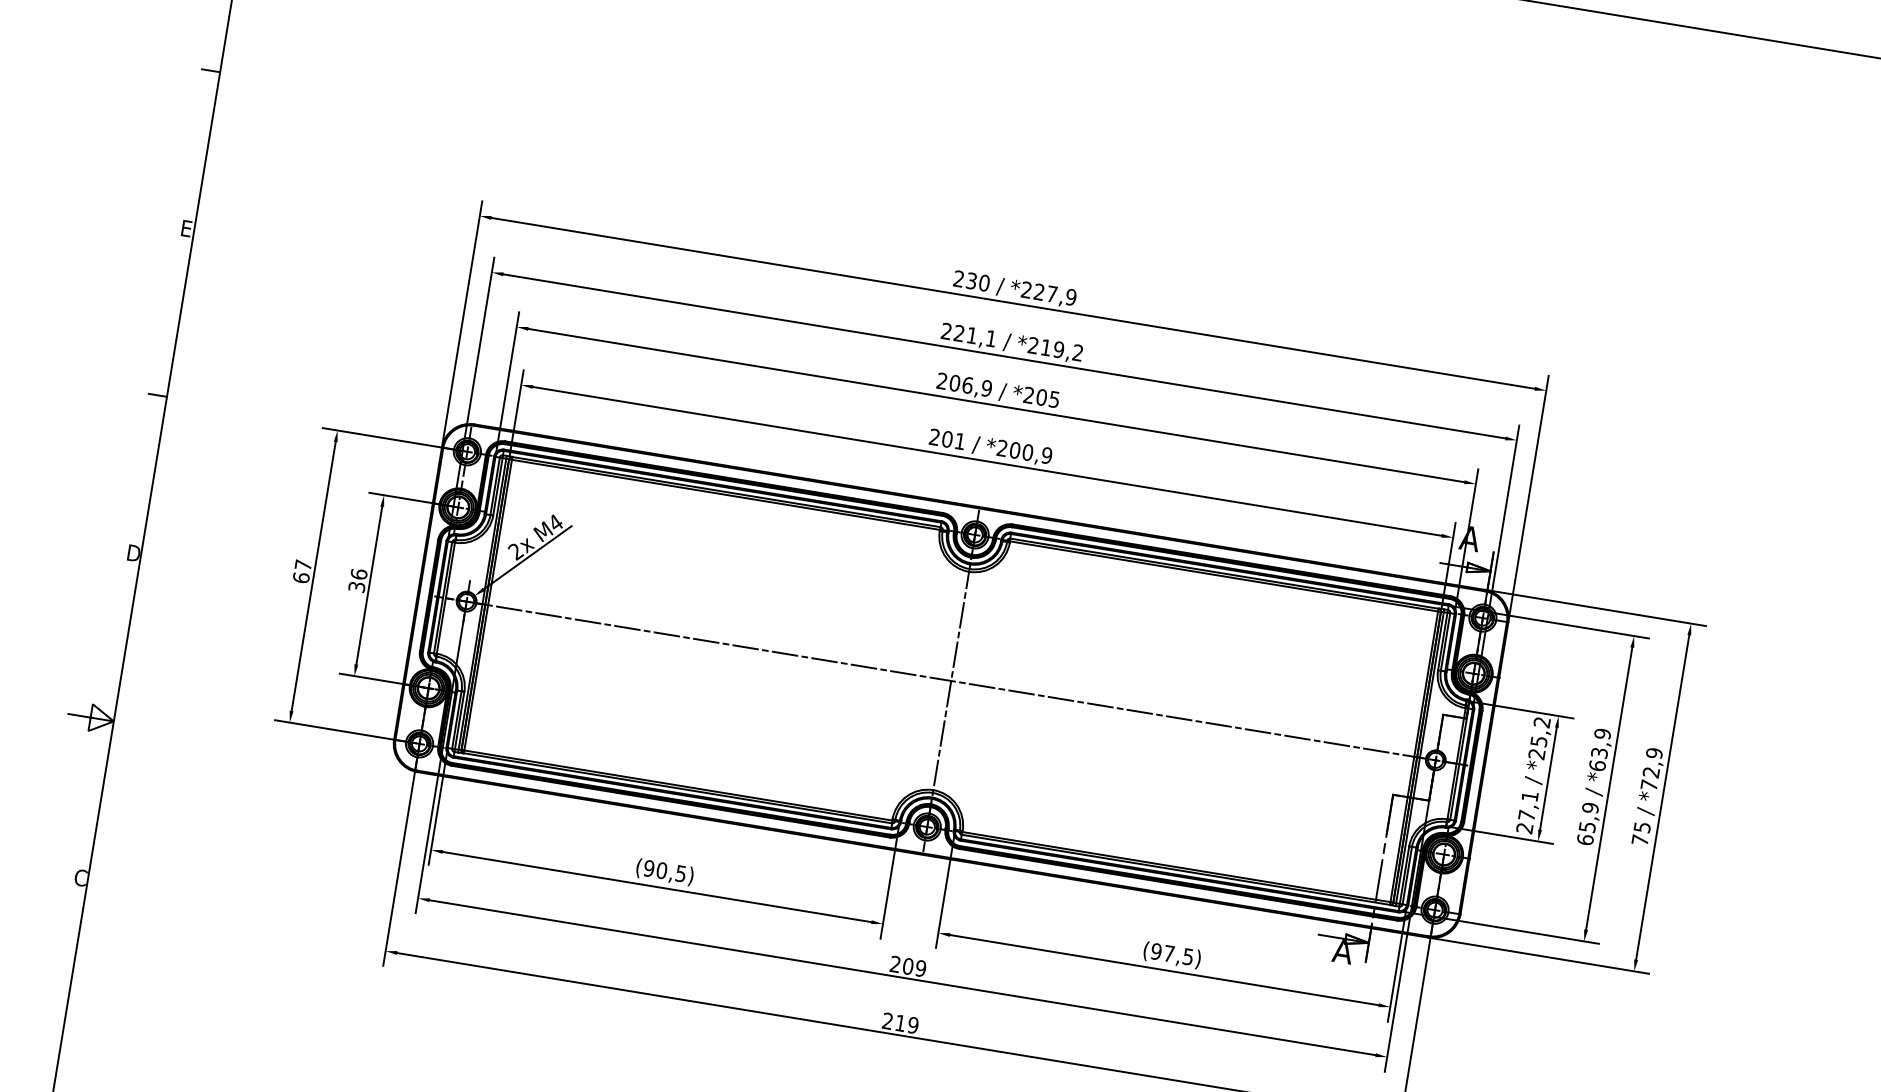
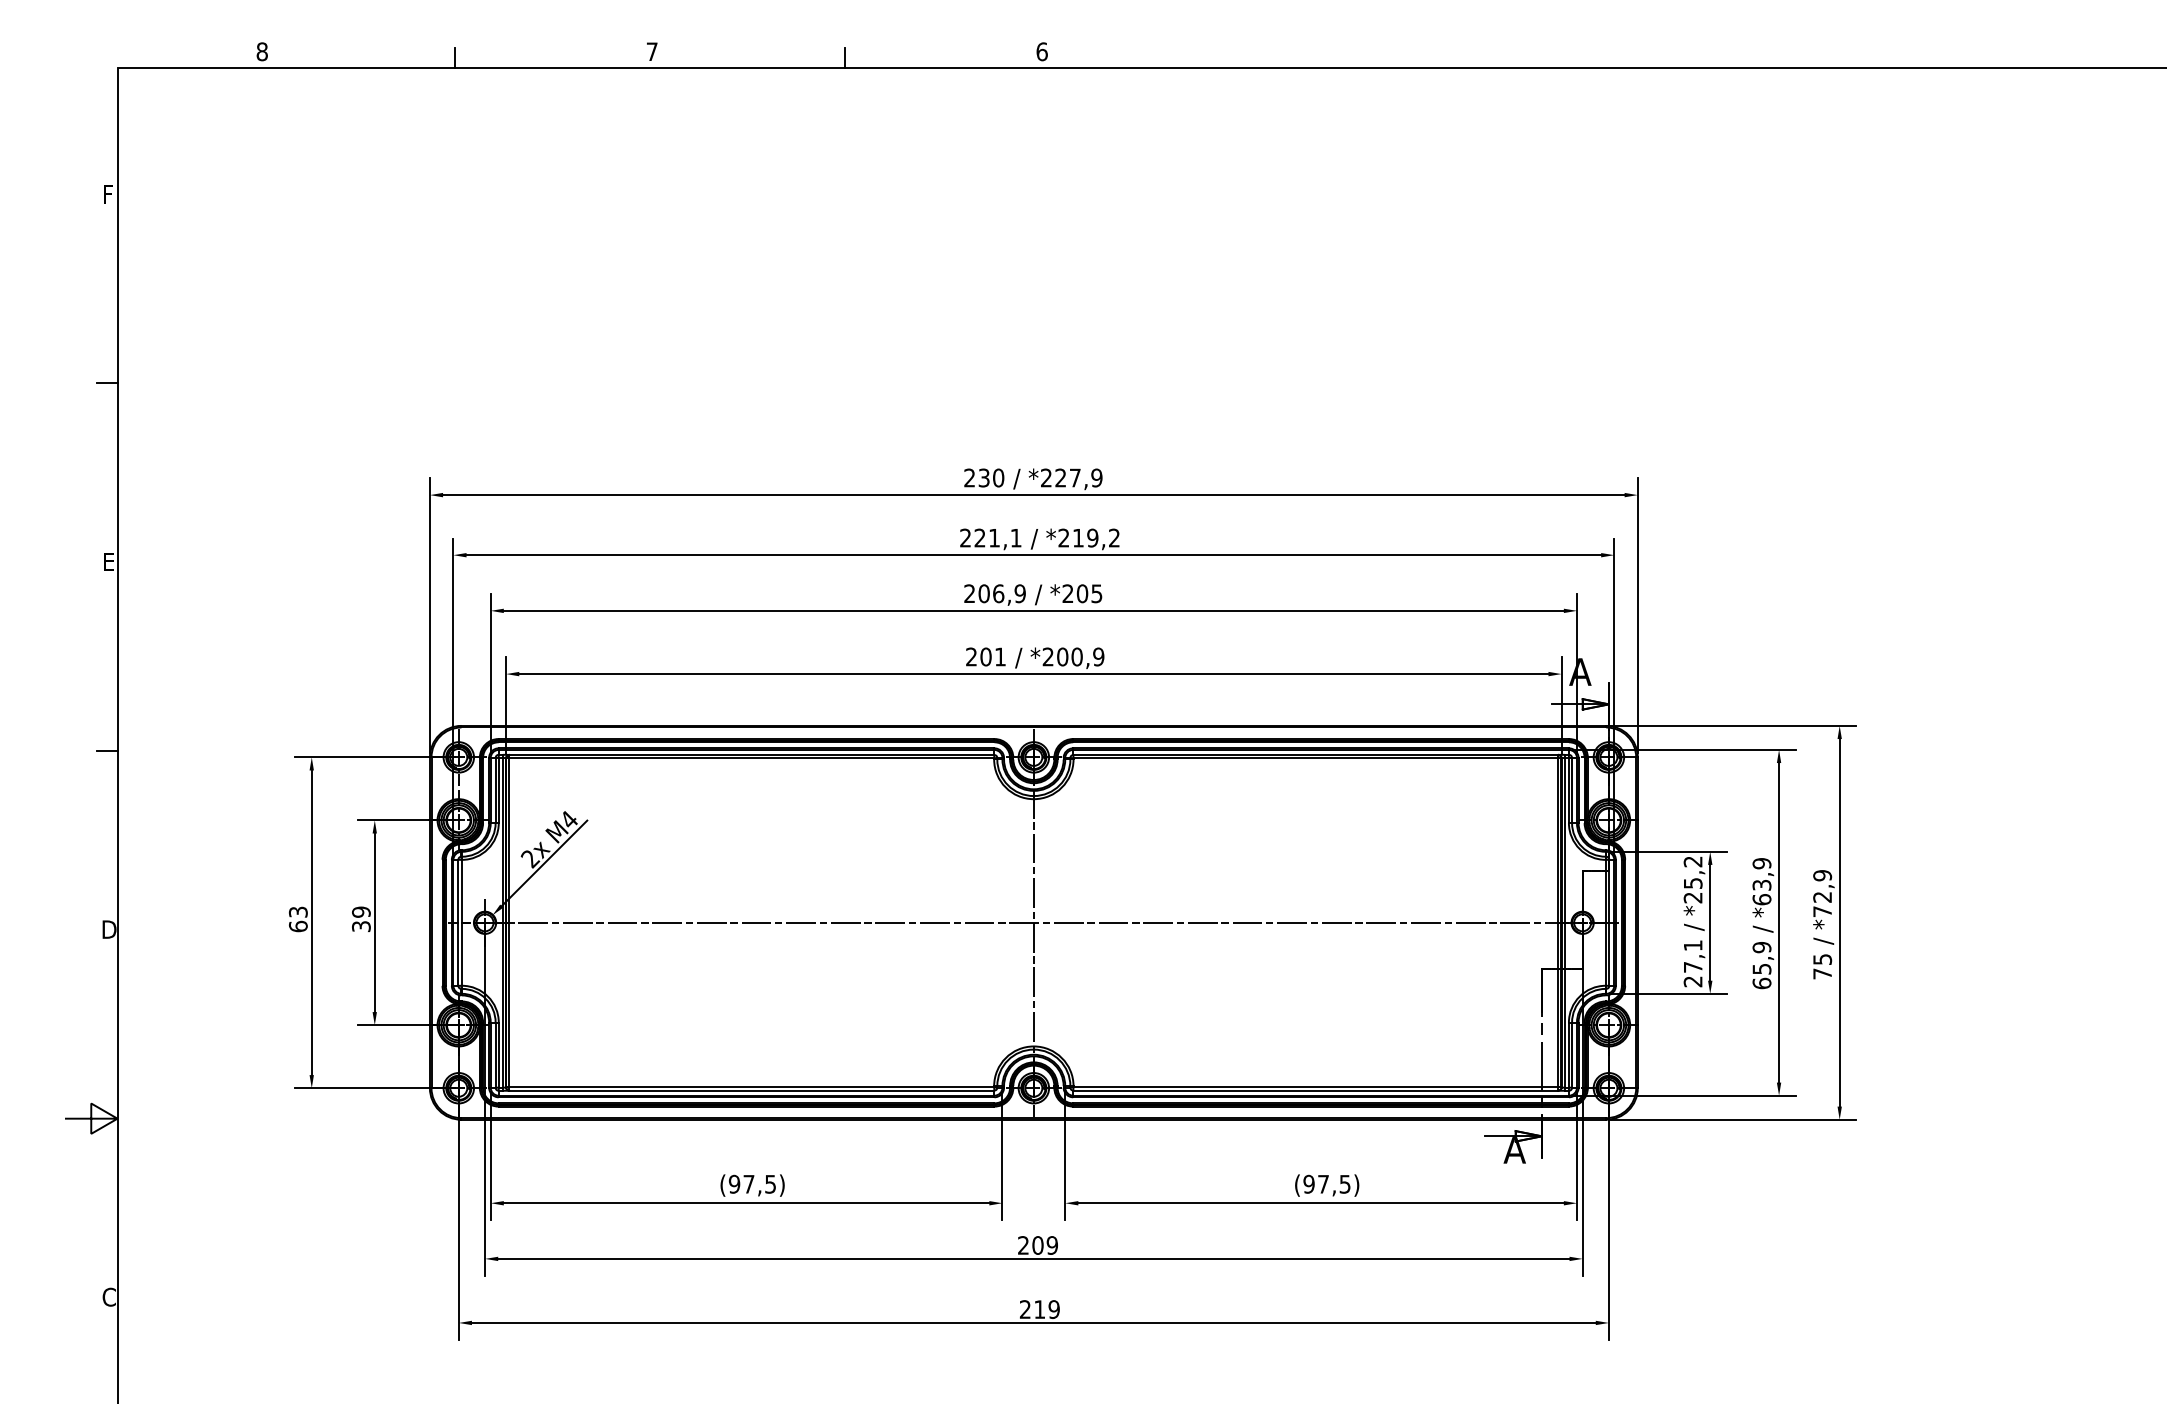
text: (302, 564) -> (297, 911), 67 -> 63
text: (359, 573) -> (361, 911), 36 -> 39
text: (661, 869) -> (748, 1183), (90,5) -> (97,5)

